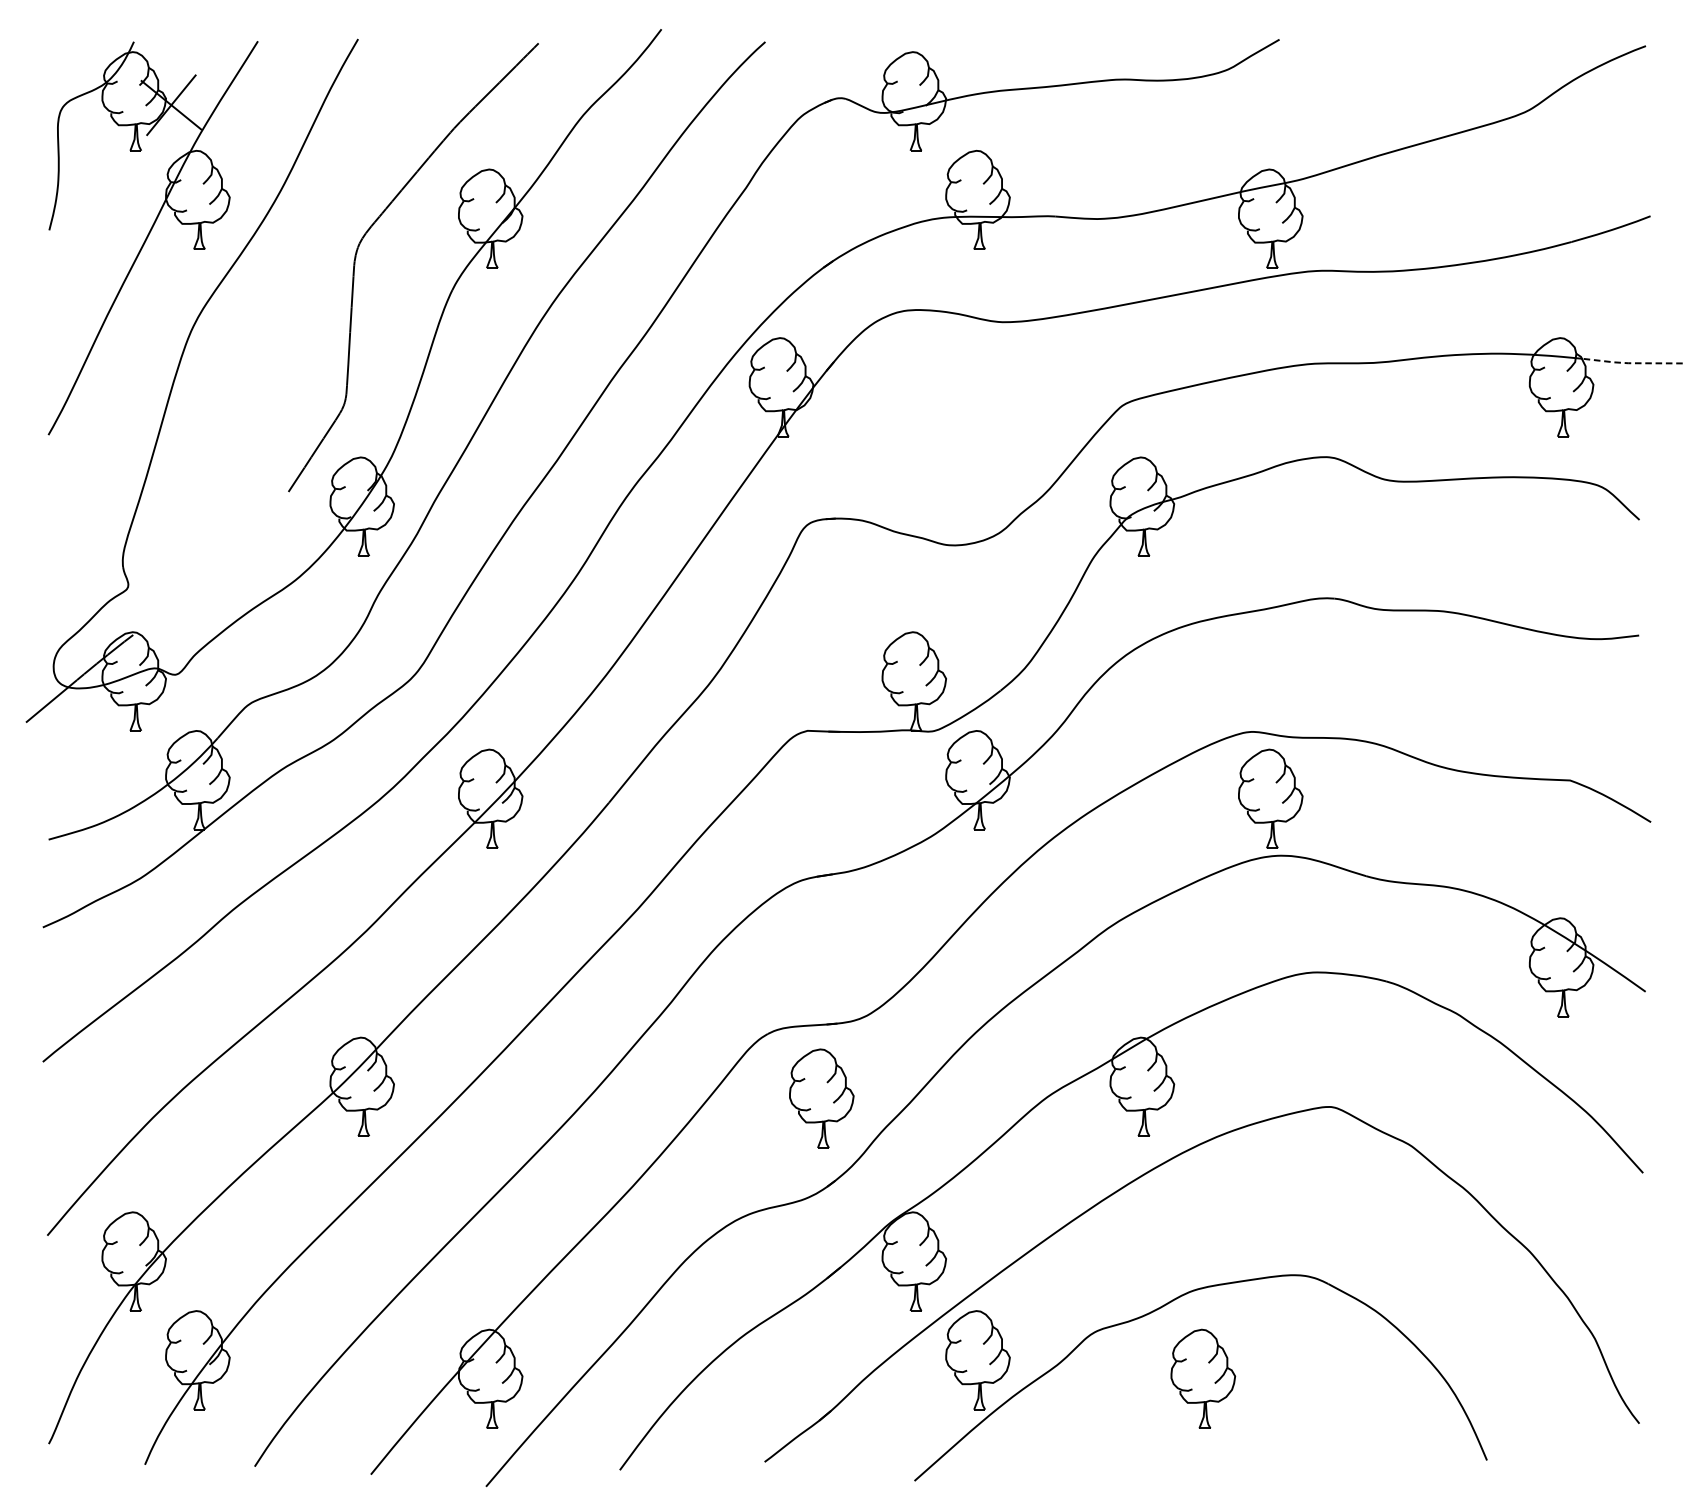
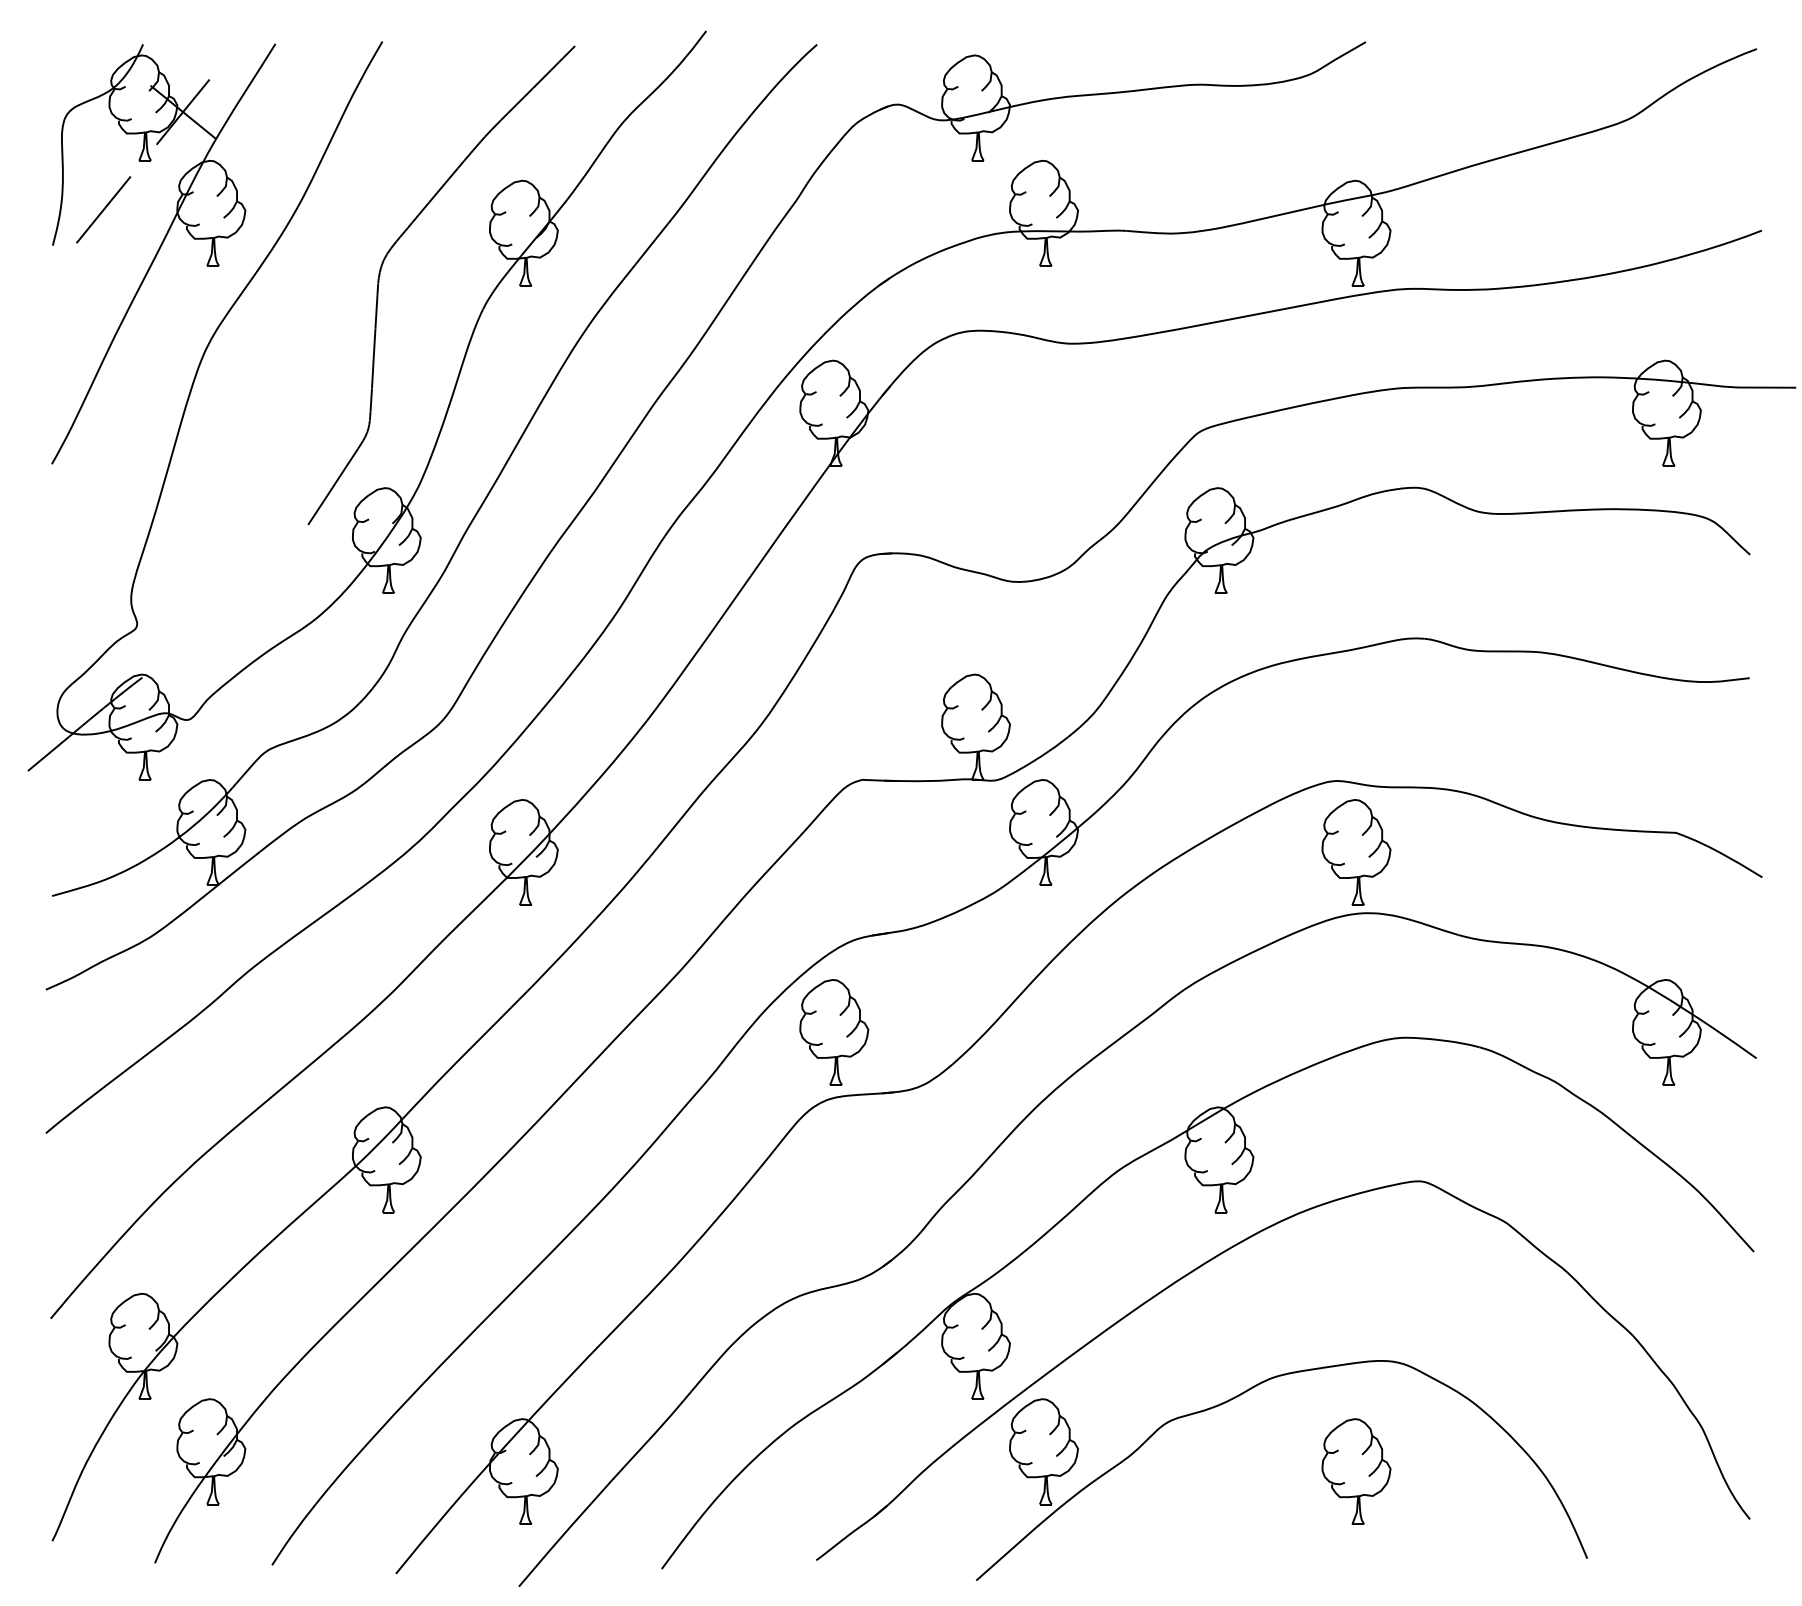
line: (96, 196) -> (103, 209), added
line: (1630, 363) -> (1740, 387), dashed -> solid
part: (821, 1098) -> (834, 1032), moved
part: (1203, 1378) -> (1356, 1471), moved

